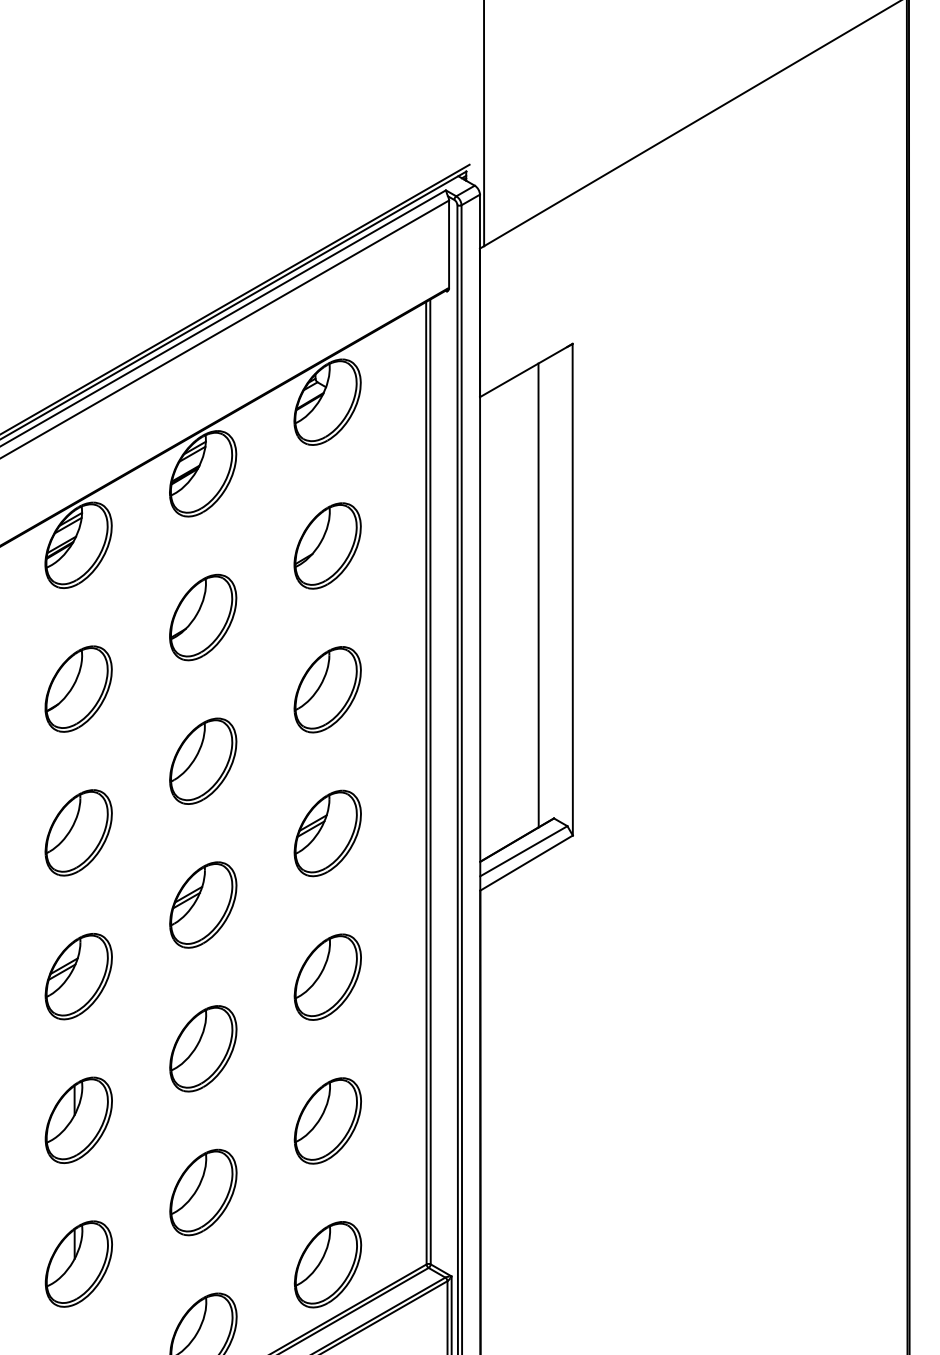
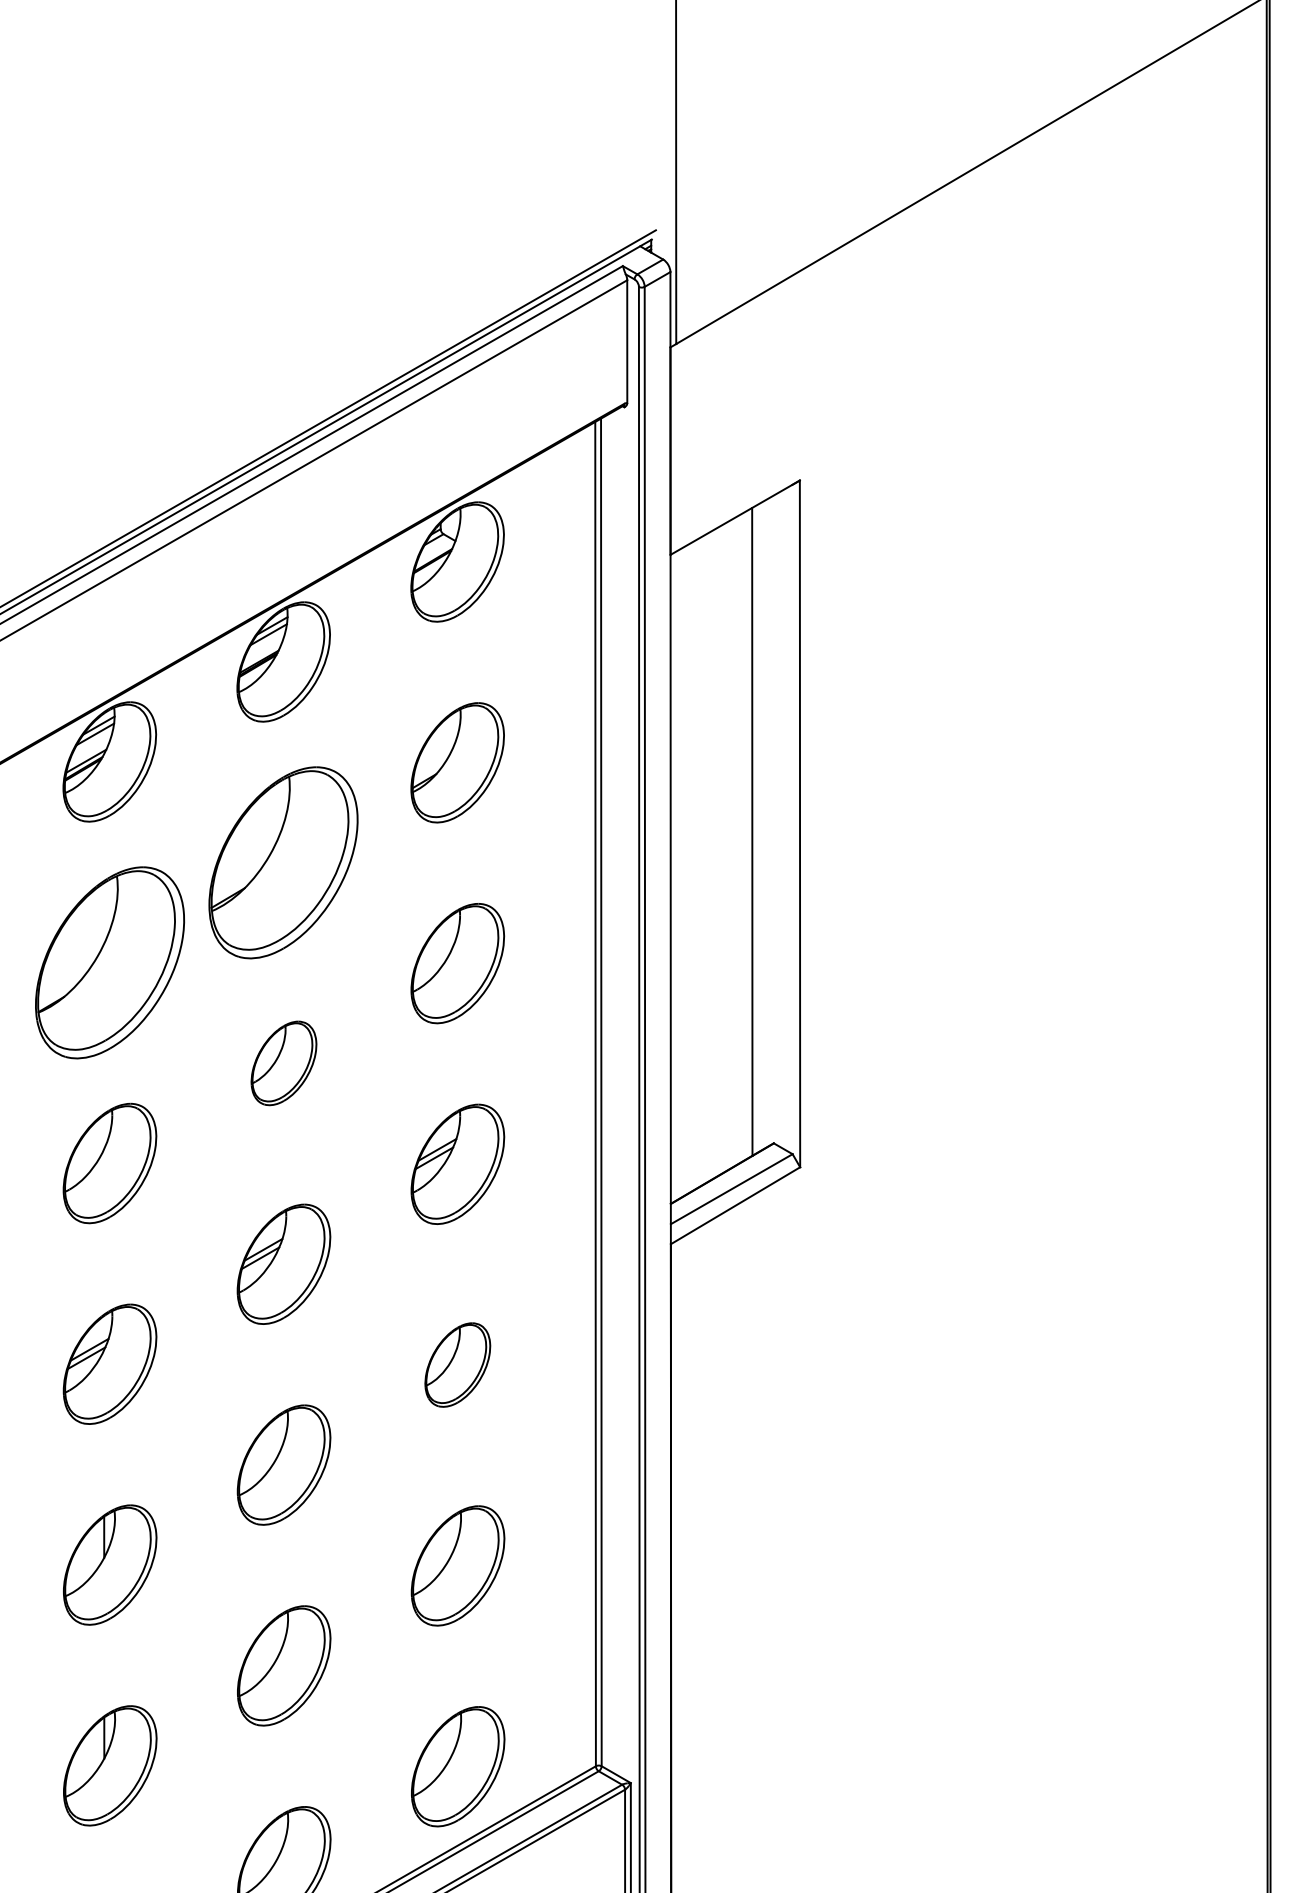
part: (203, 617) -> (284, 862), size x1.6
part: (78, 688) -> (109, 961), size x1.6
part: (203, 760) -> (284, 1062), size x0.7
part: (327, 976) -> (457, 1364), size x0.7

